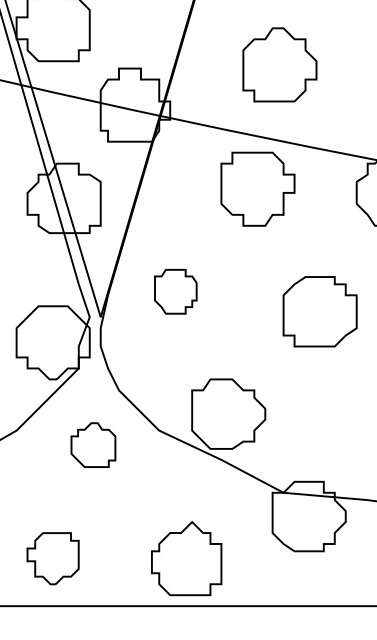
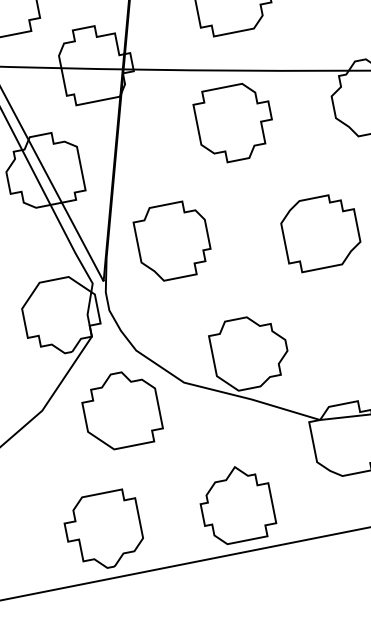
part: (175, 291) -> (172, 241), size x1.67
part: (93, 444) -> (121, 409), size x1.67
part: (52, 558) -> (103, 530), size x1.43

